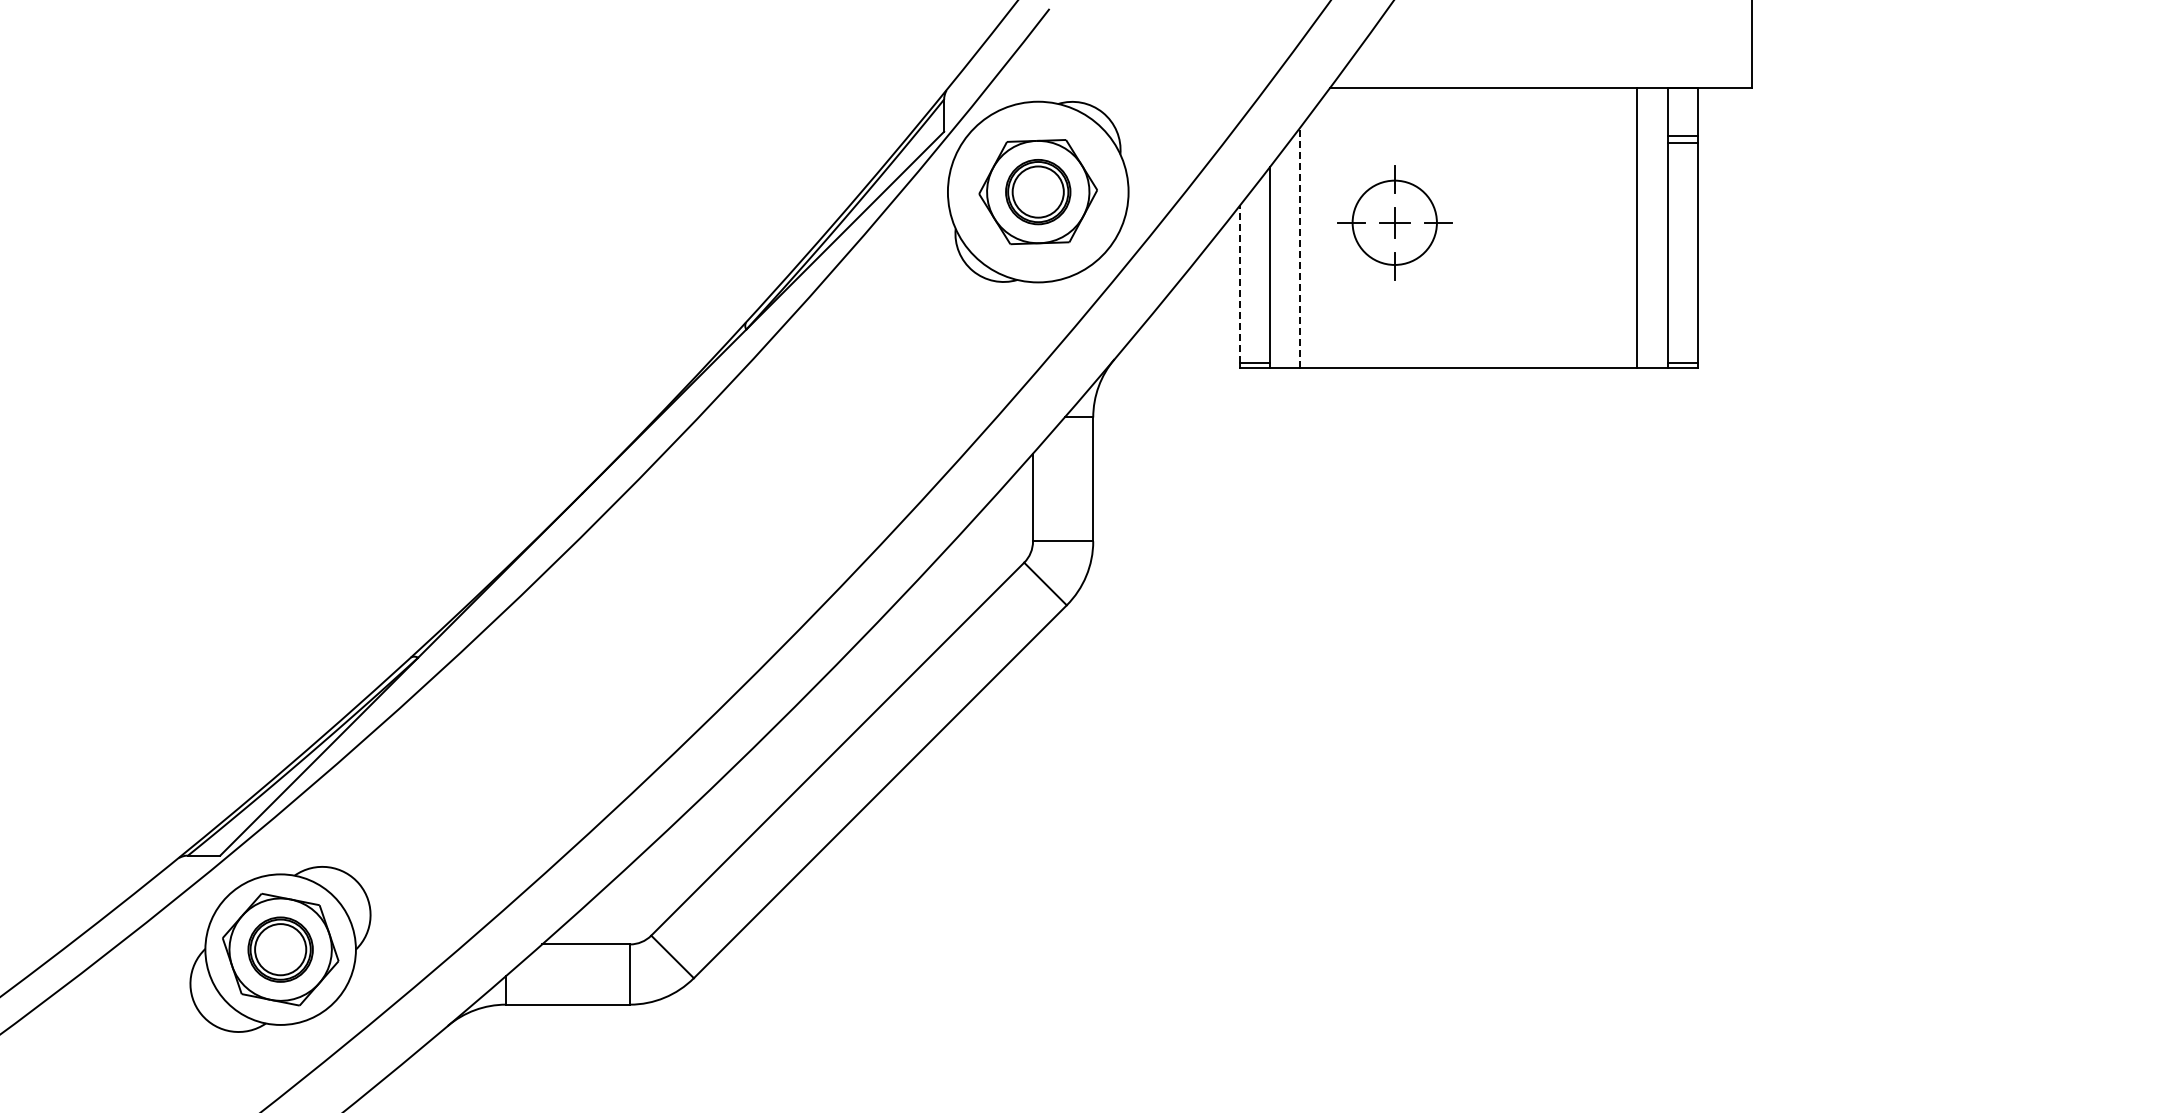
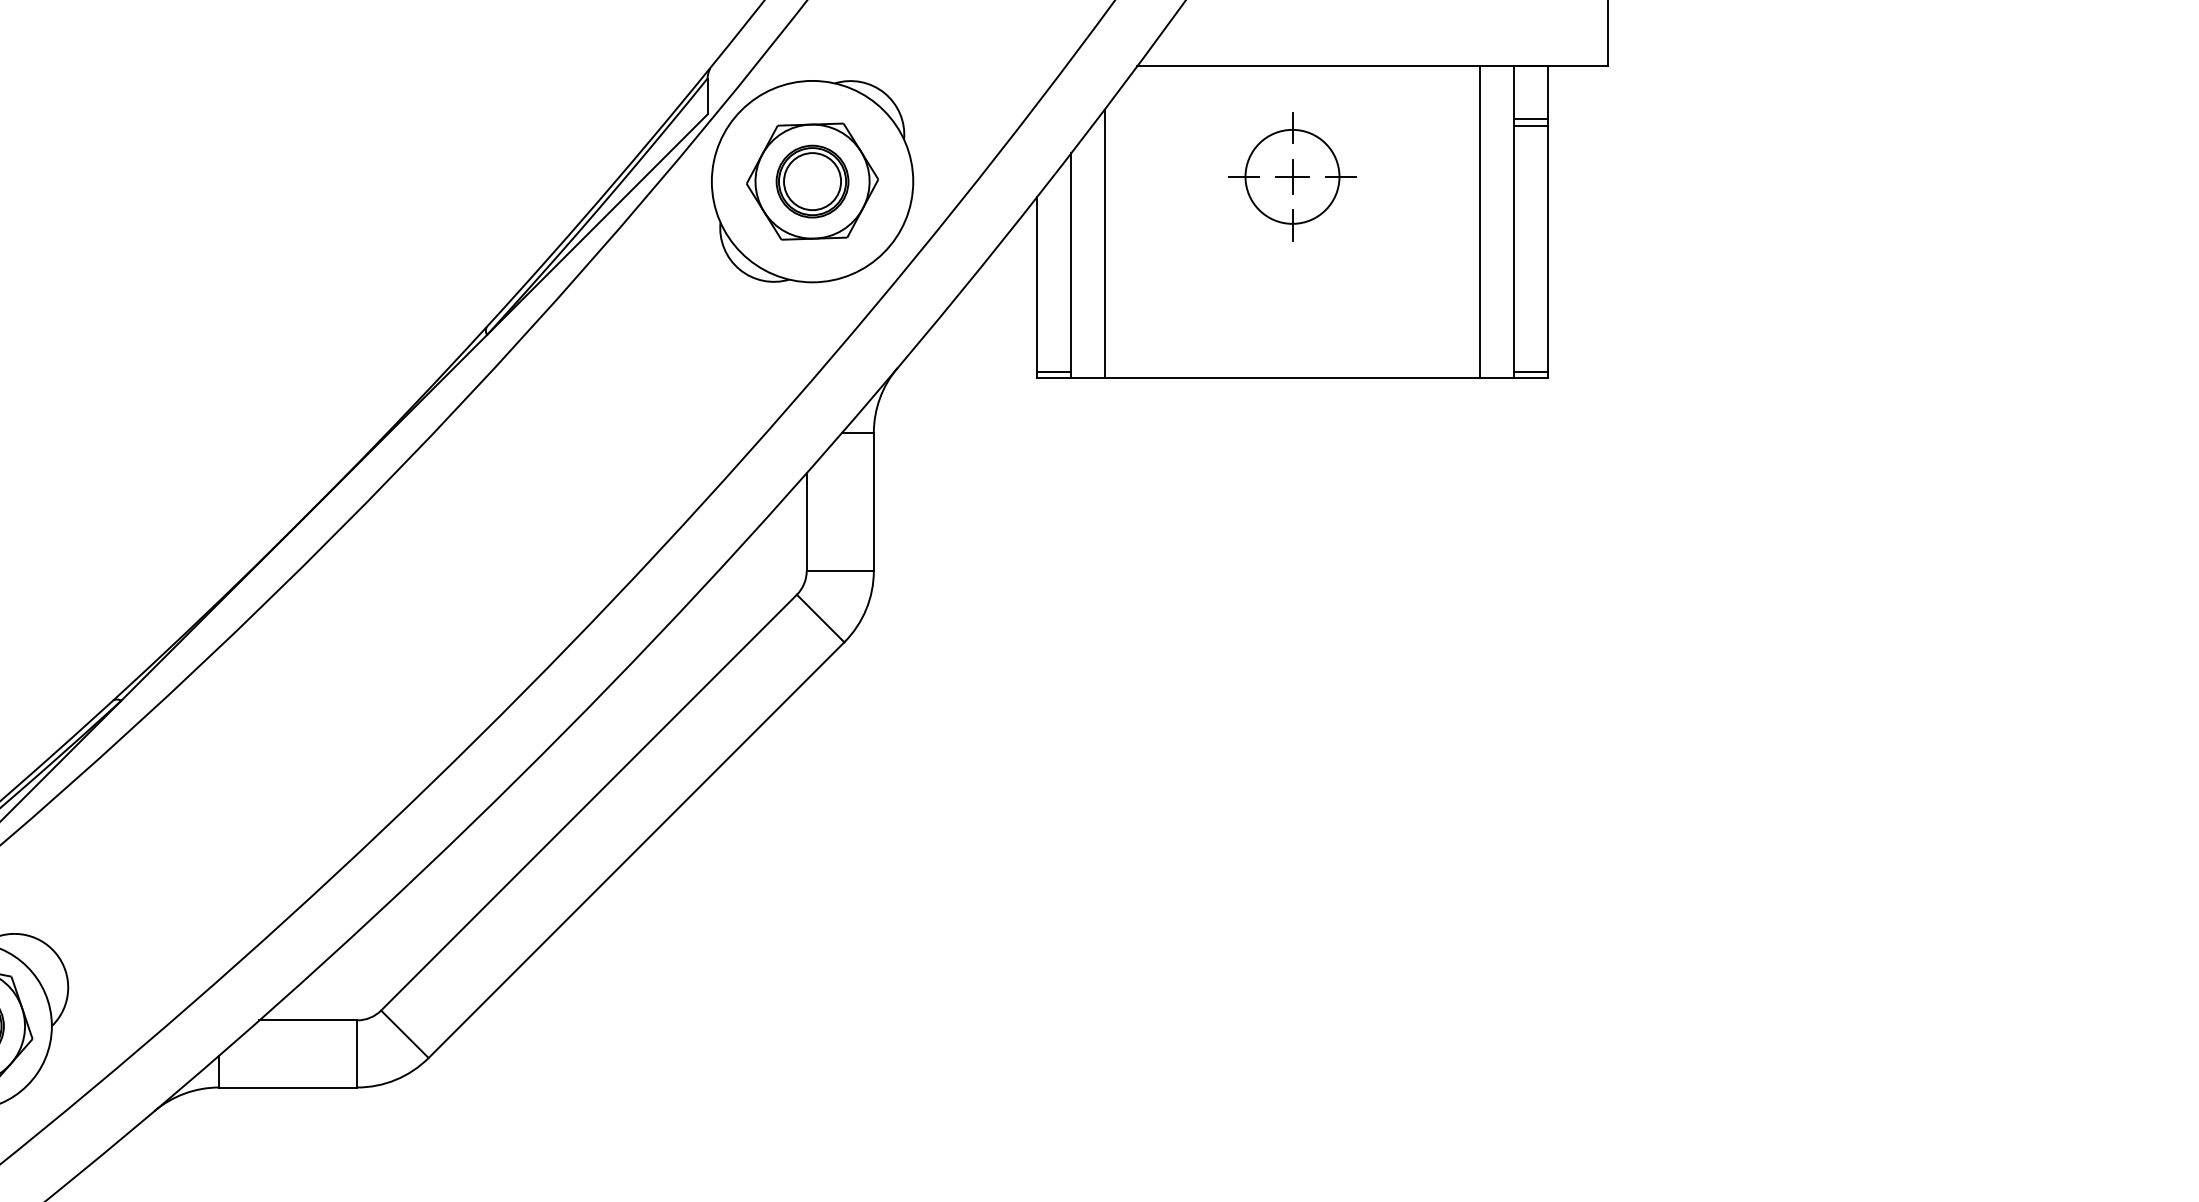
part: (1394, 222) -> (1292, 176), moved
line: (1300, 247) -> (1104, 243), dashed -> solid
line: (1239, 284) -> (1036, 284), dashed -> solid

